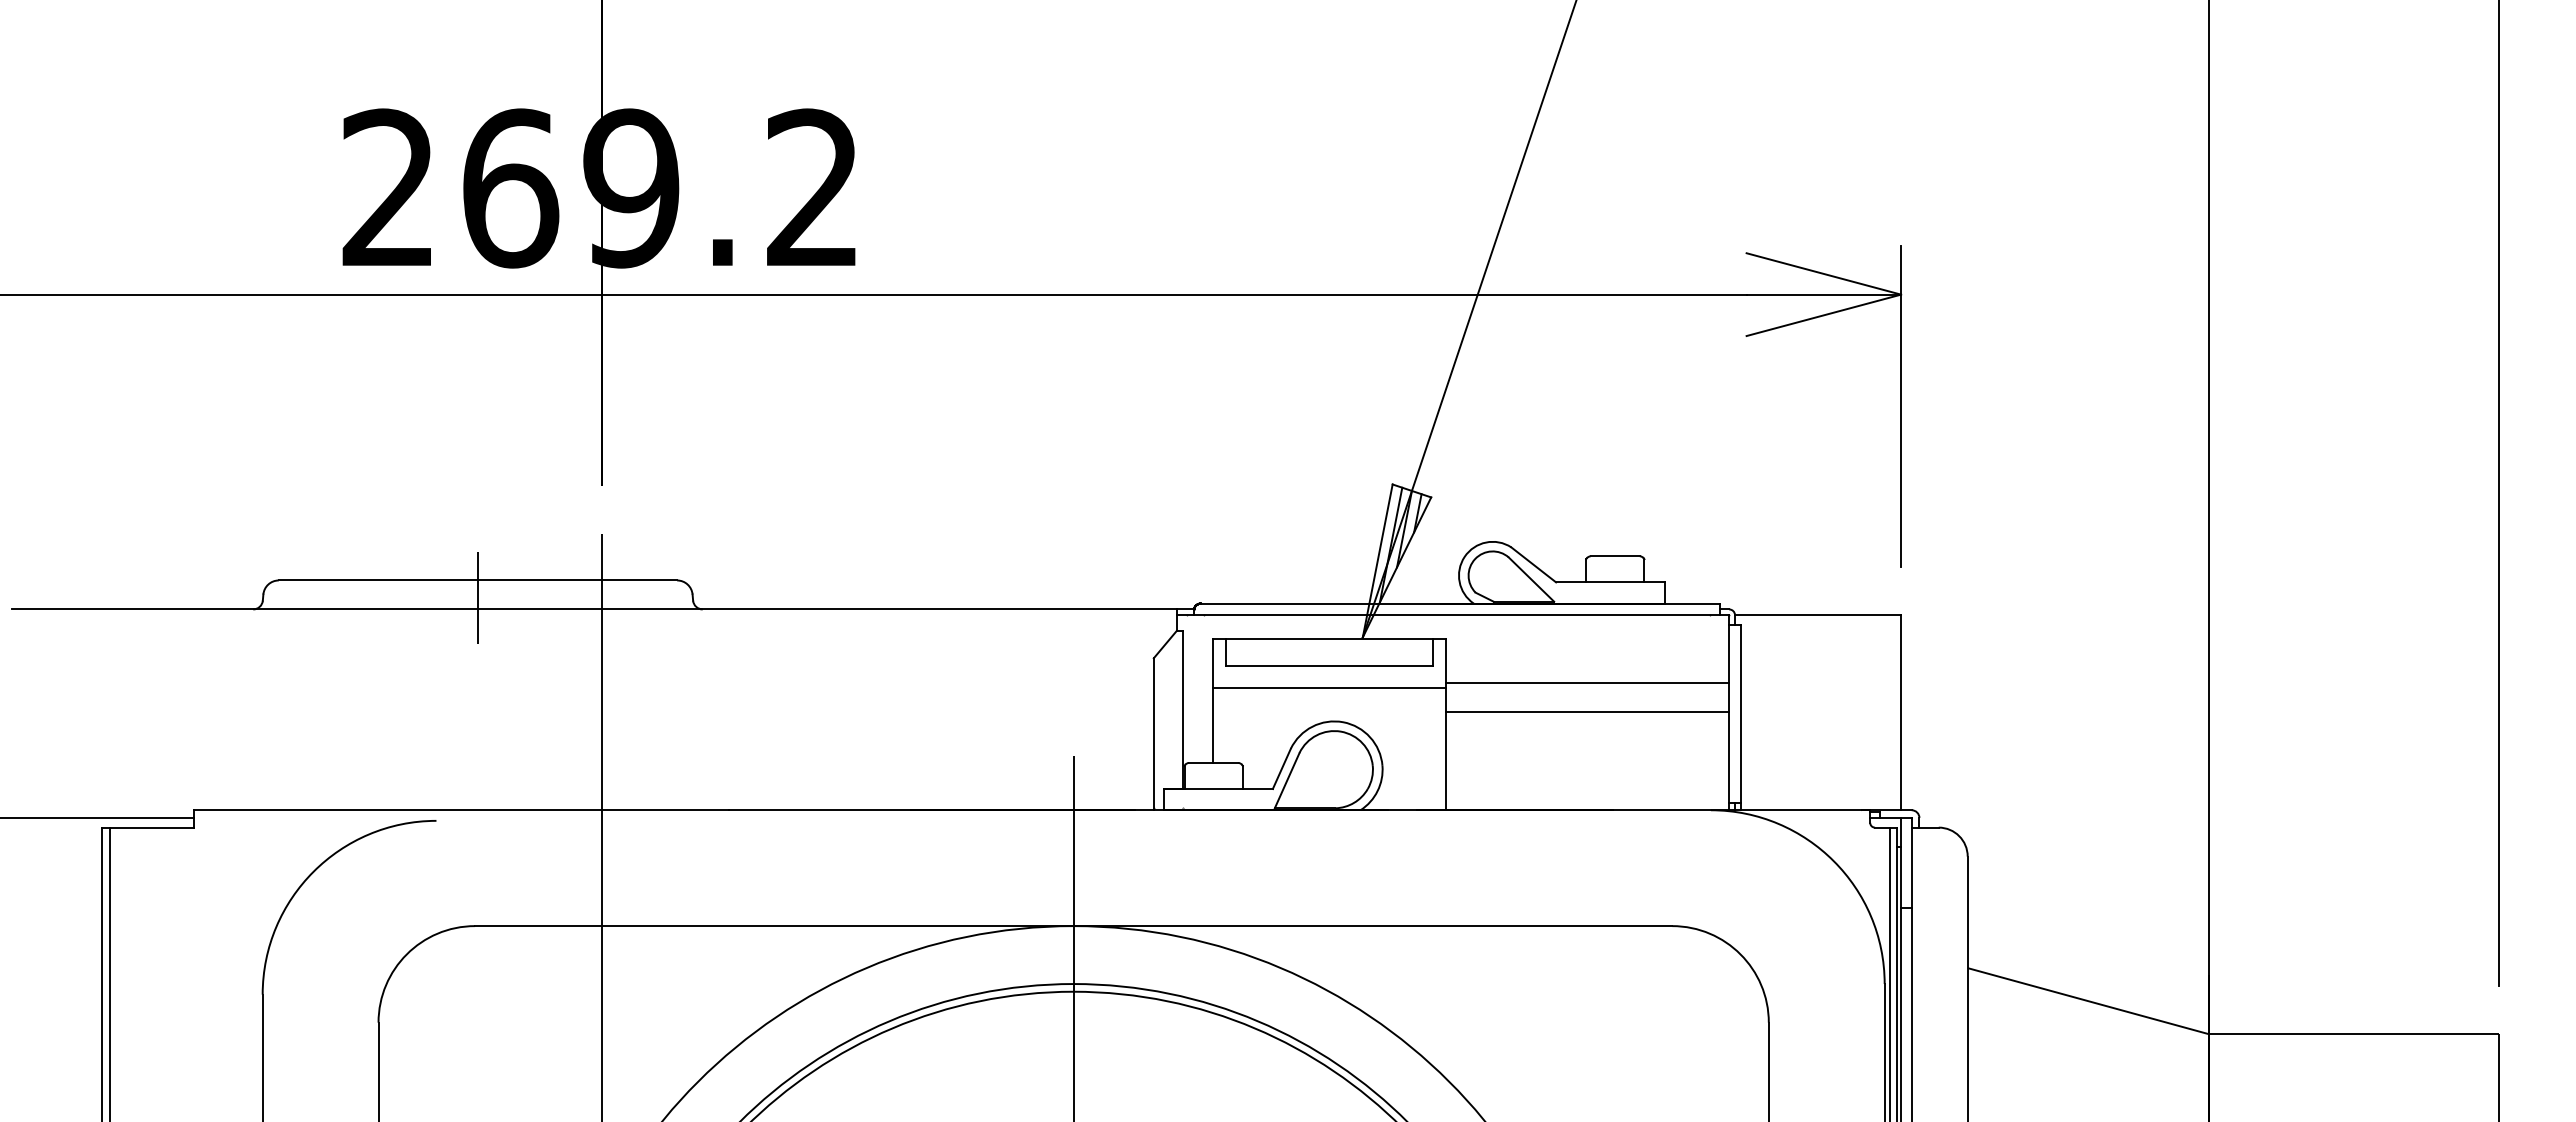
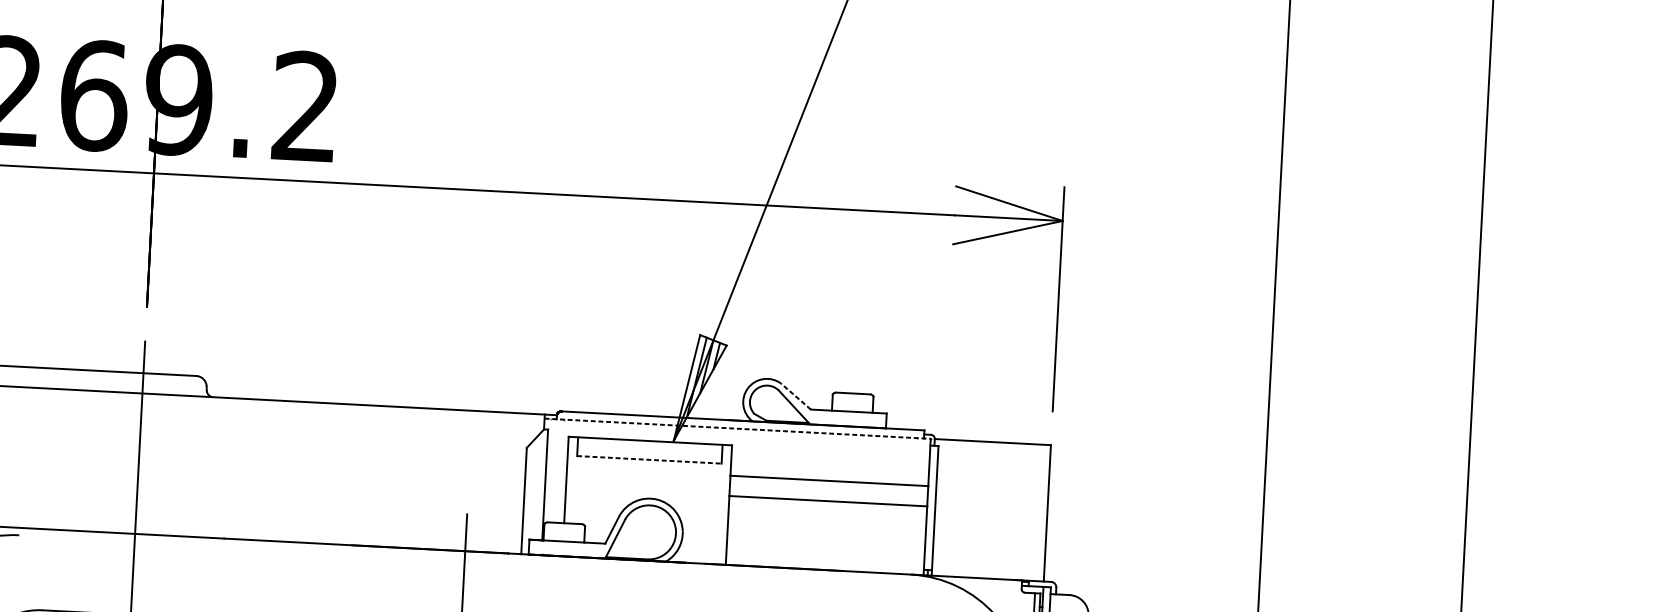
line: (1533, 564) -> (795, 396), solid -> dashed
line: (477, 597) -> (56, 380), removed
line: (1453, 615) -> (737, 428), solid -> dashed
line: (1330, 666) -> (650, 460), solid -> dashed
line: (1329, 687) -> (648, 474), removed

